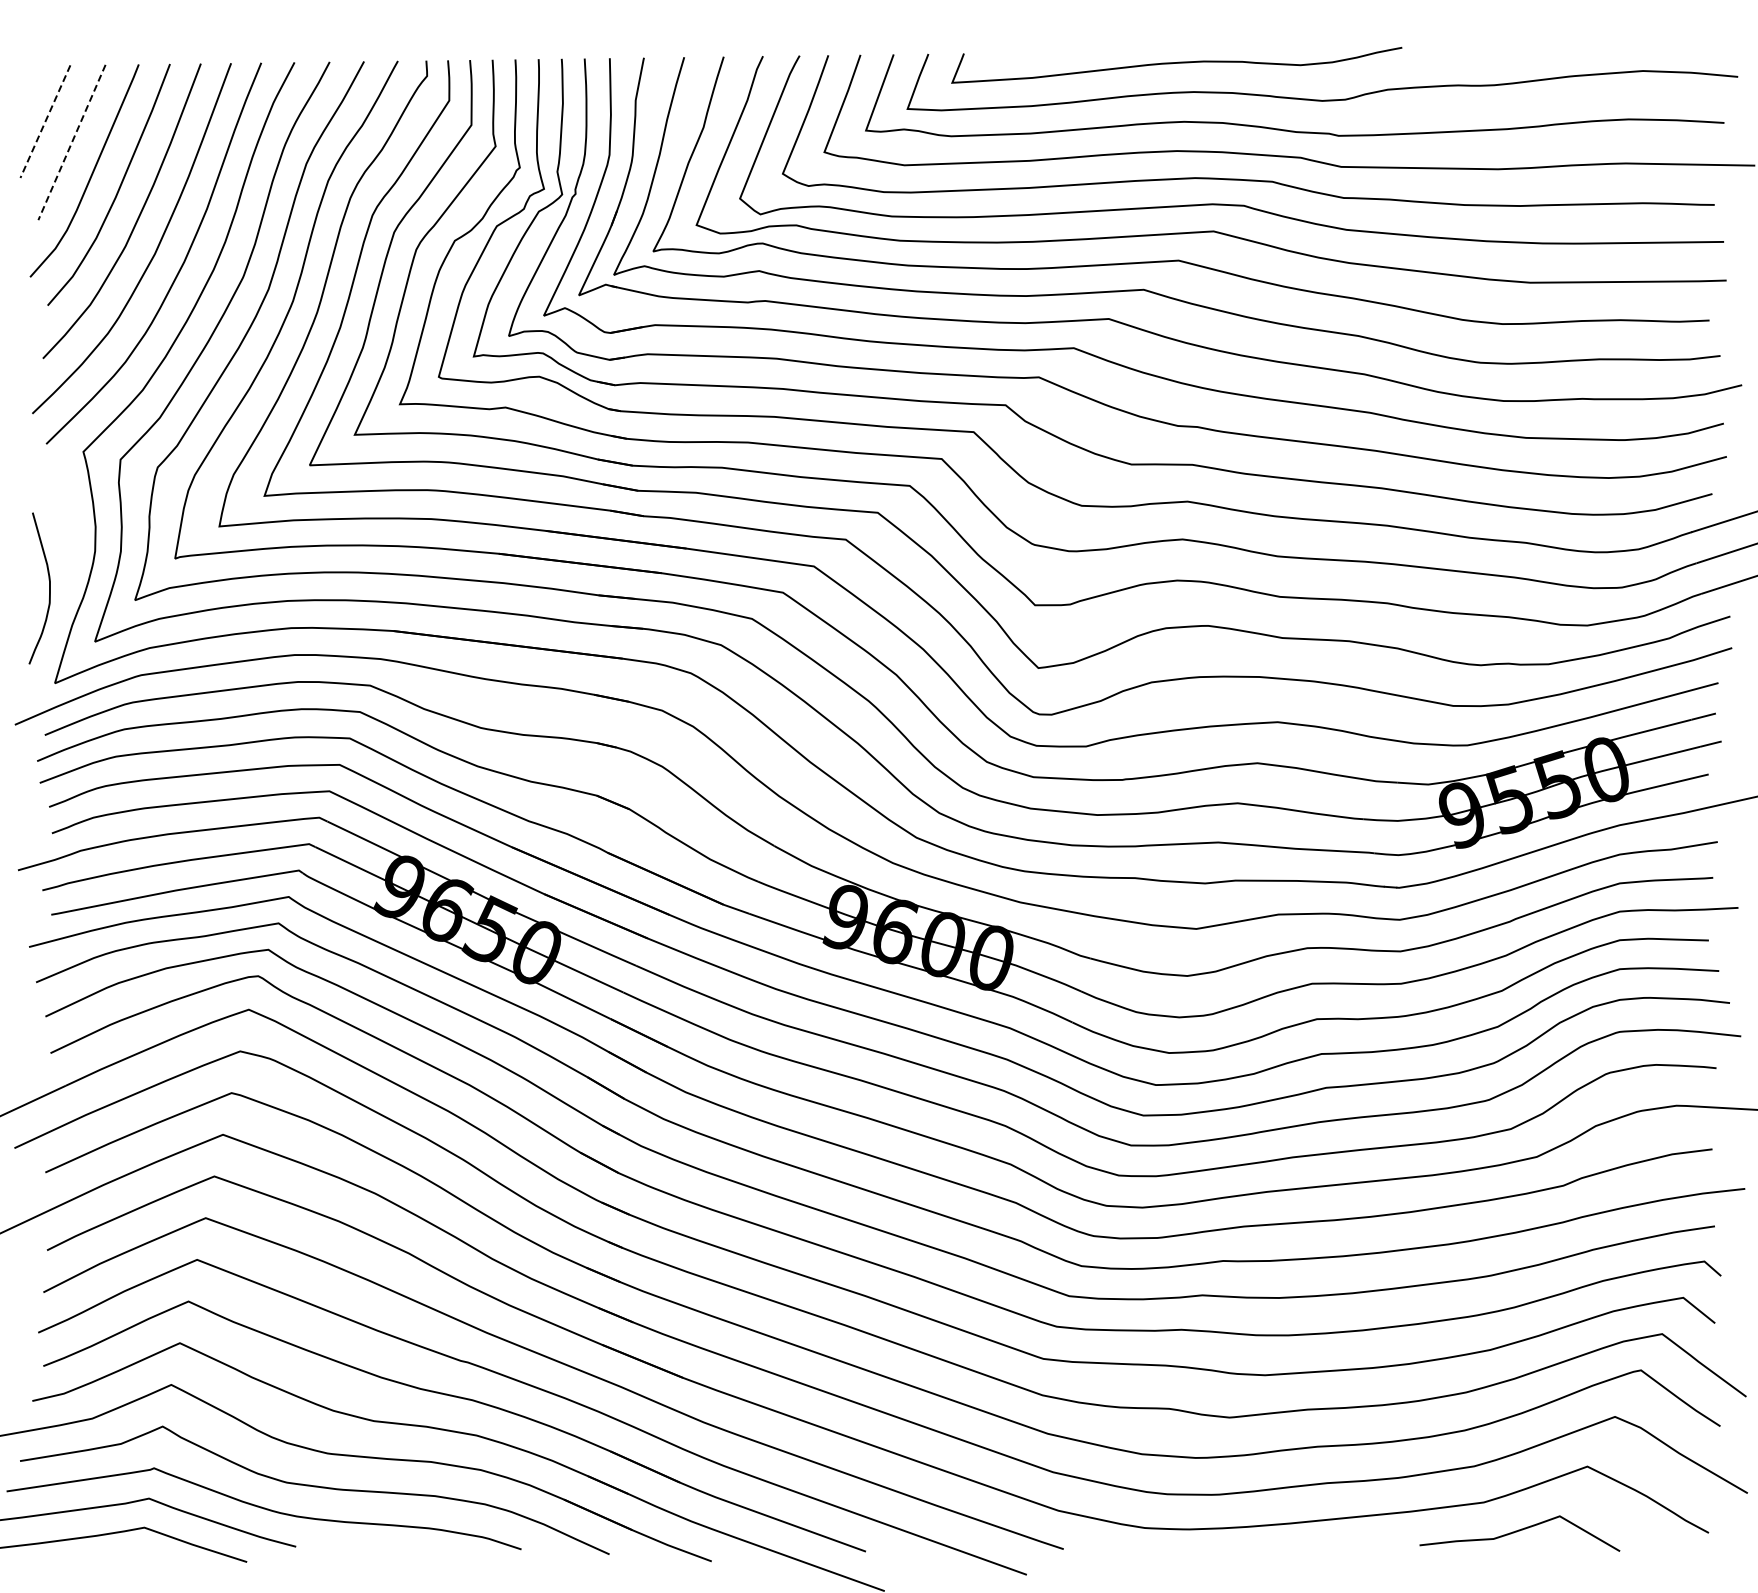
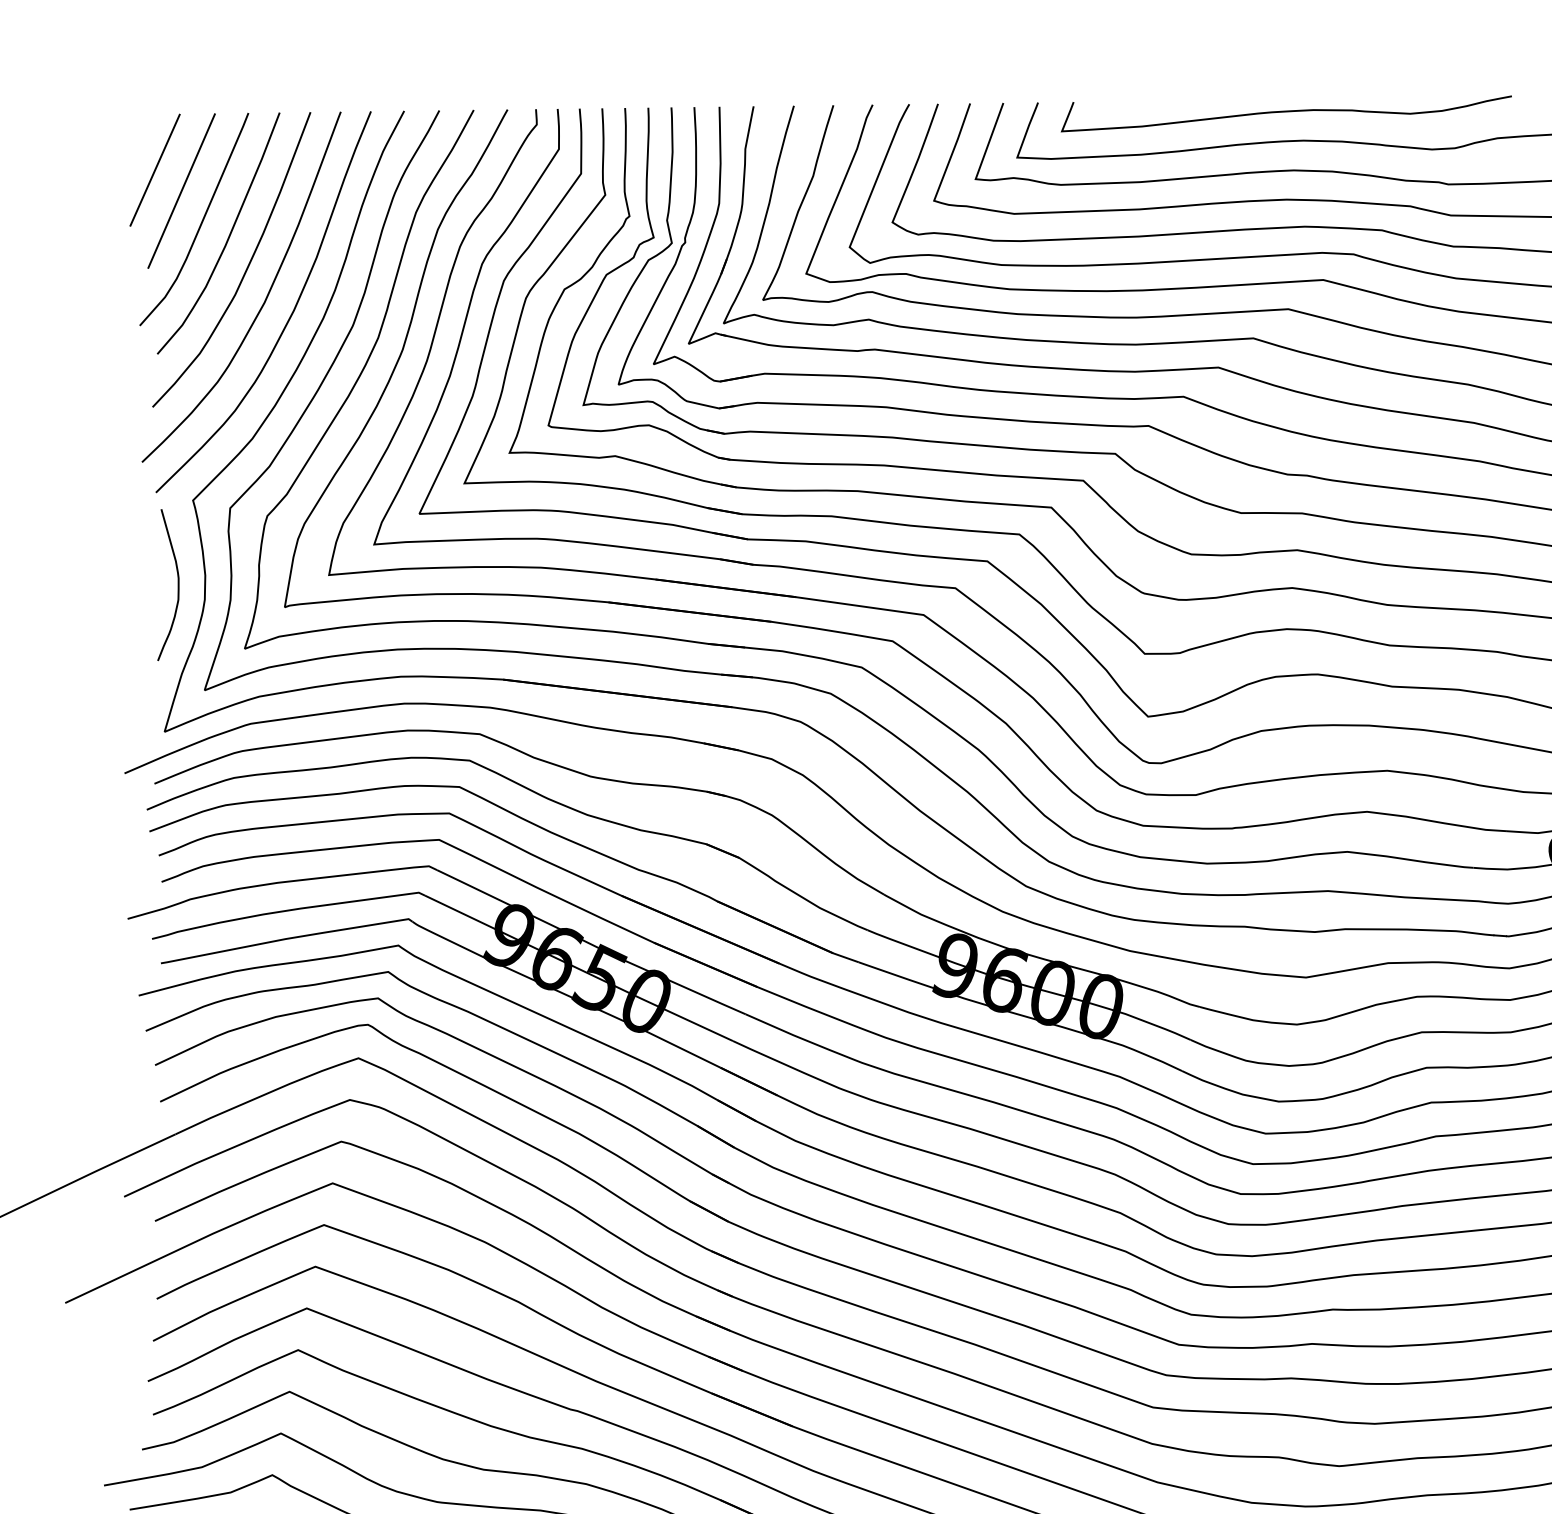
line: (45, 121) -> (155, 170), dashed -> solid
line: (71, 142) -> (181, 191), dashed -> solid
curve: (49, 588) -> (178, 585), moved

